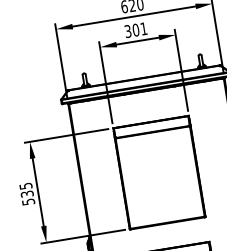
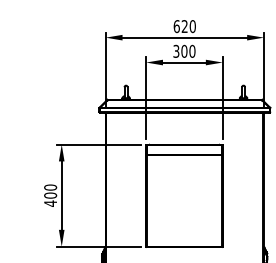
text: (143, 27) -> (192, 50), 301 -> 300
text: (27, 193) -> (50, 195), 535 -> 400

